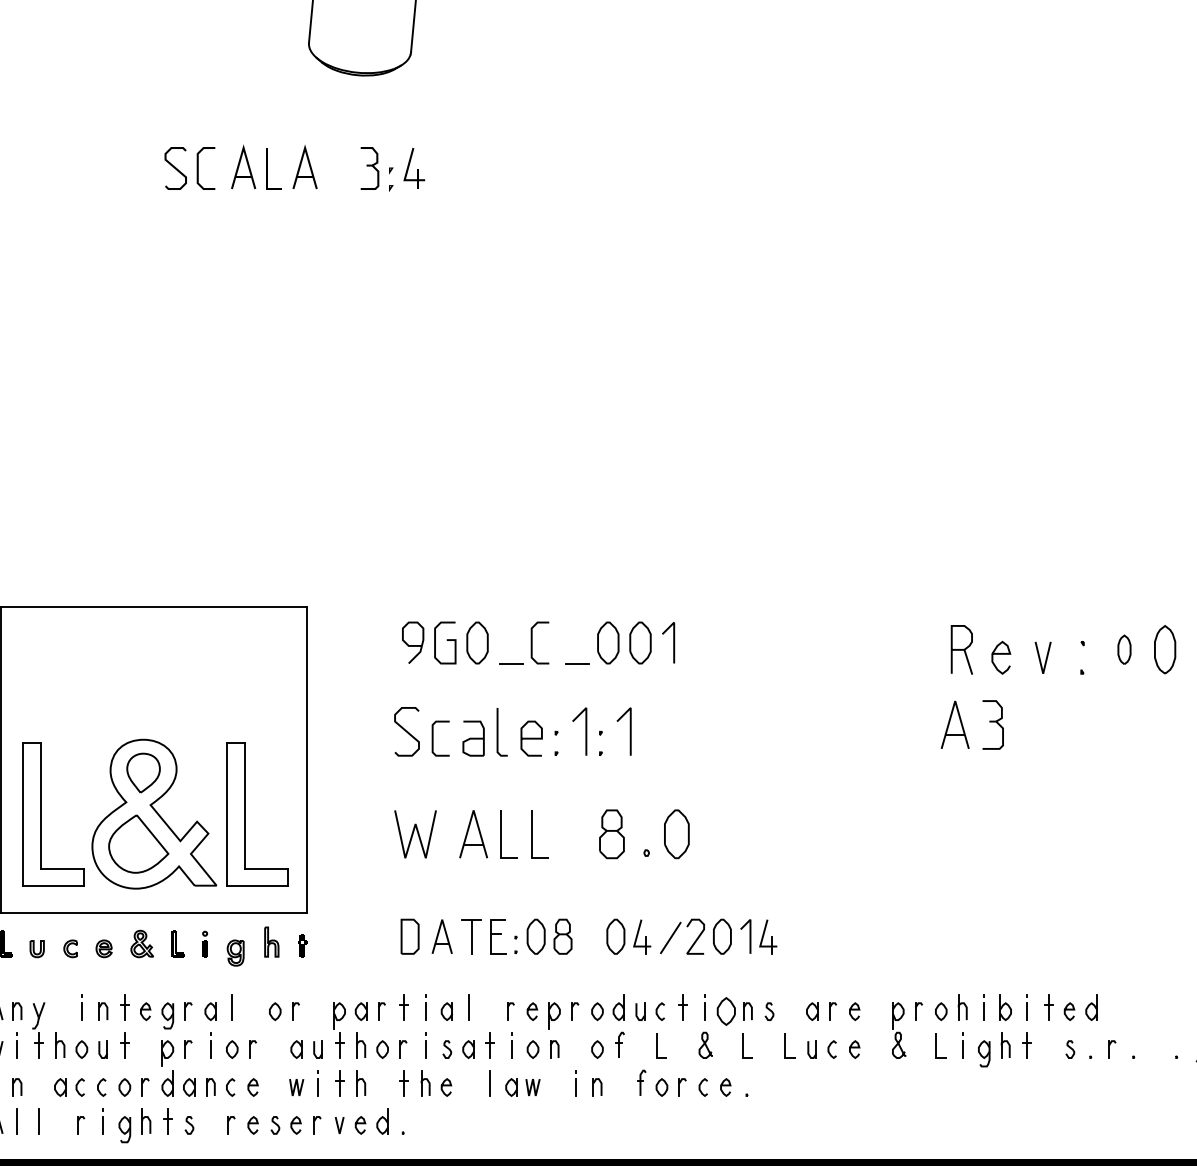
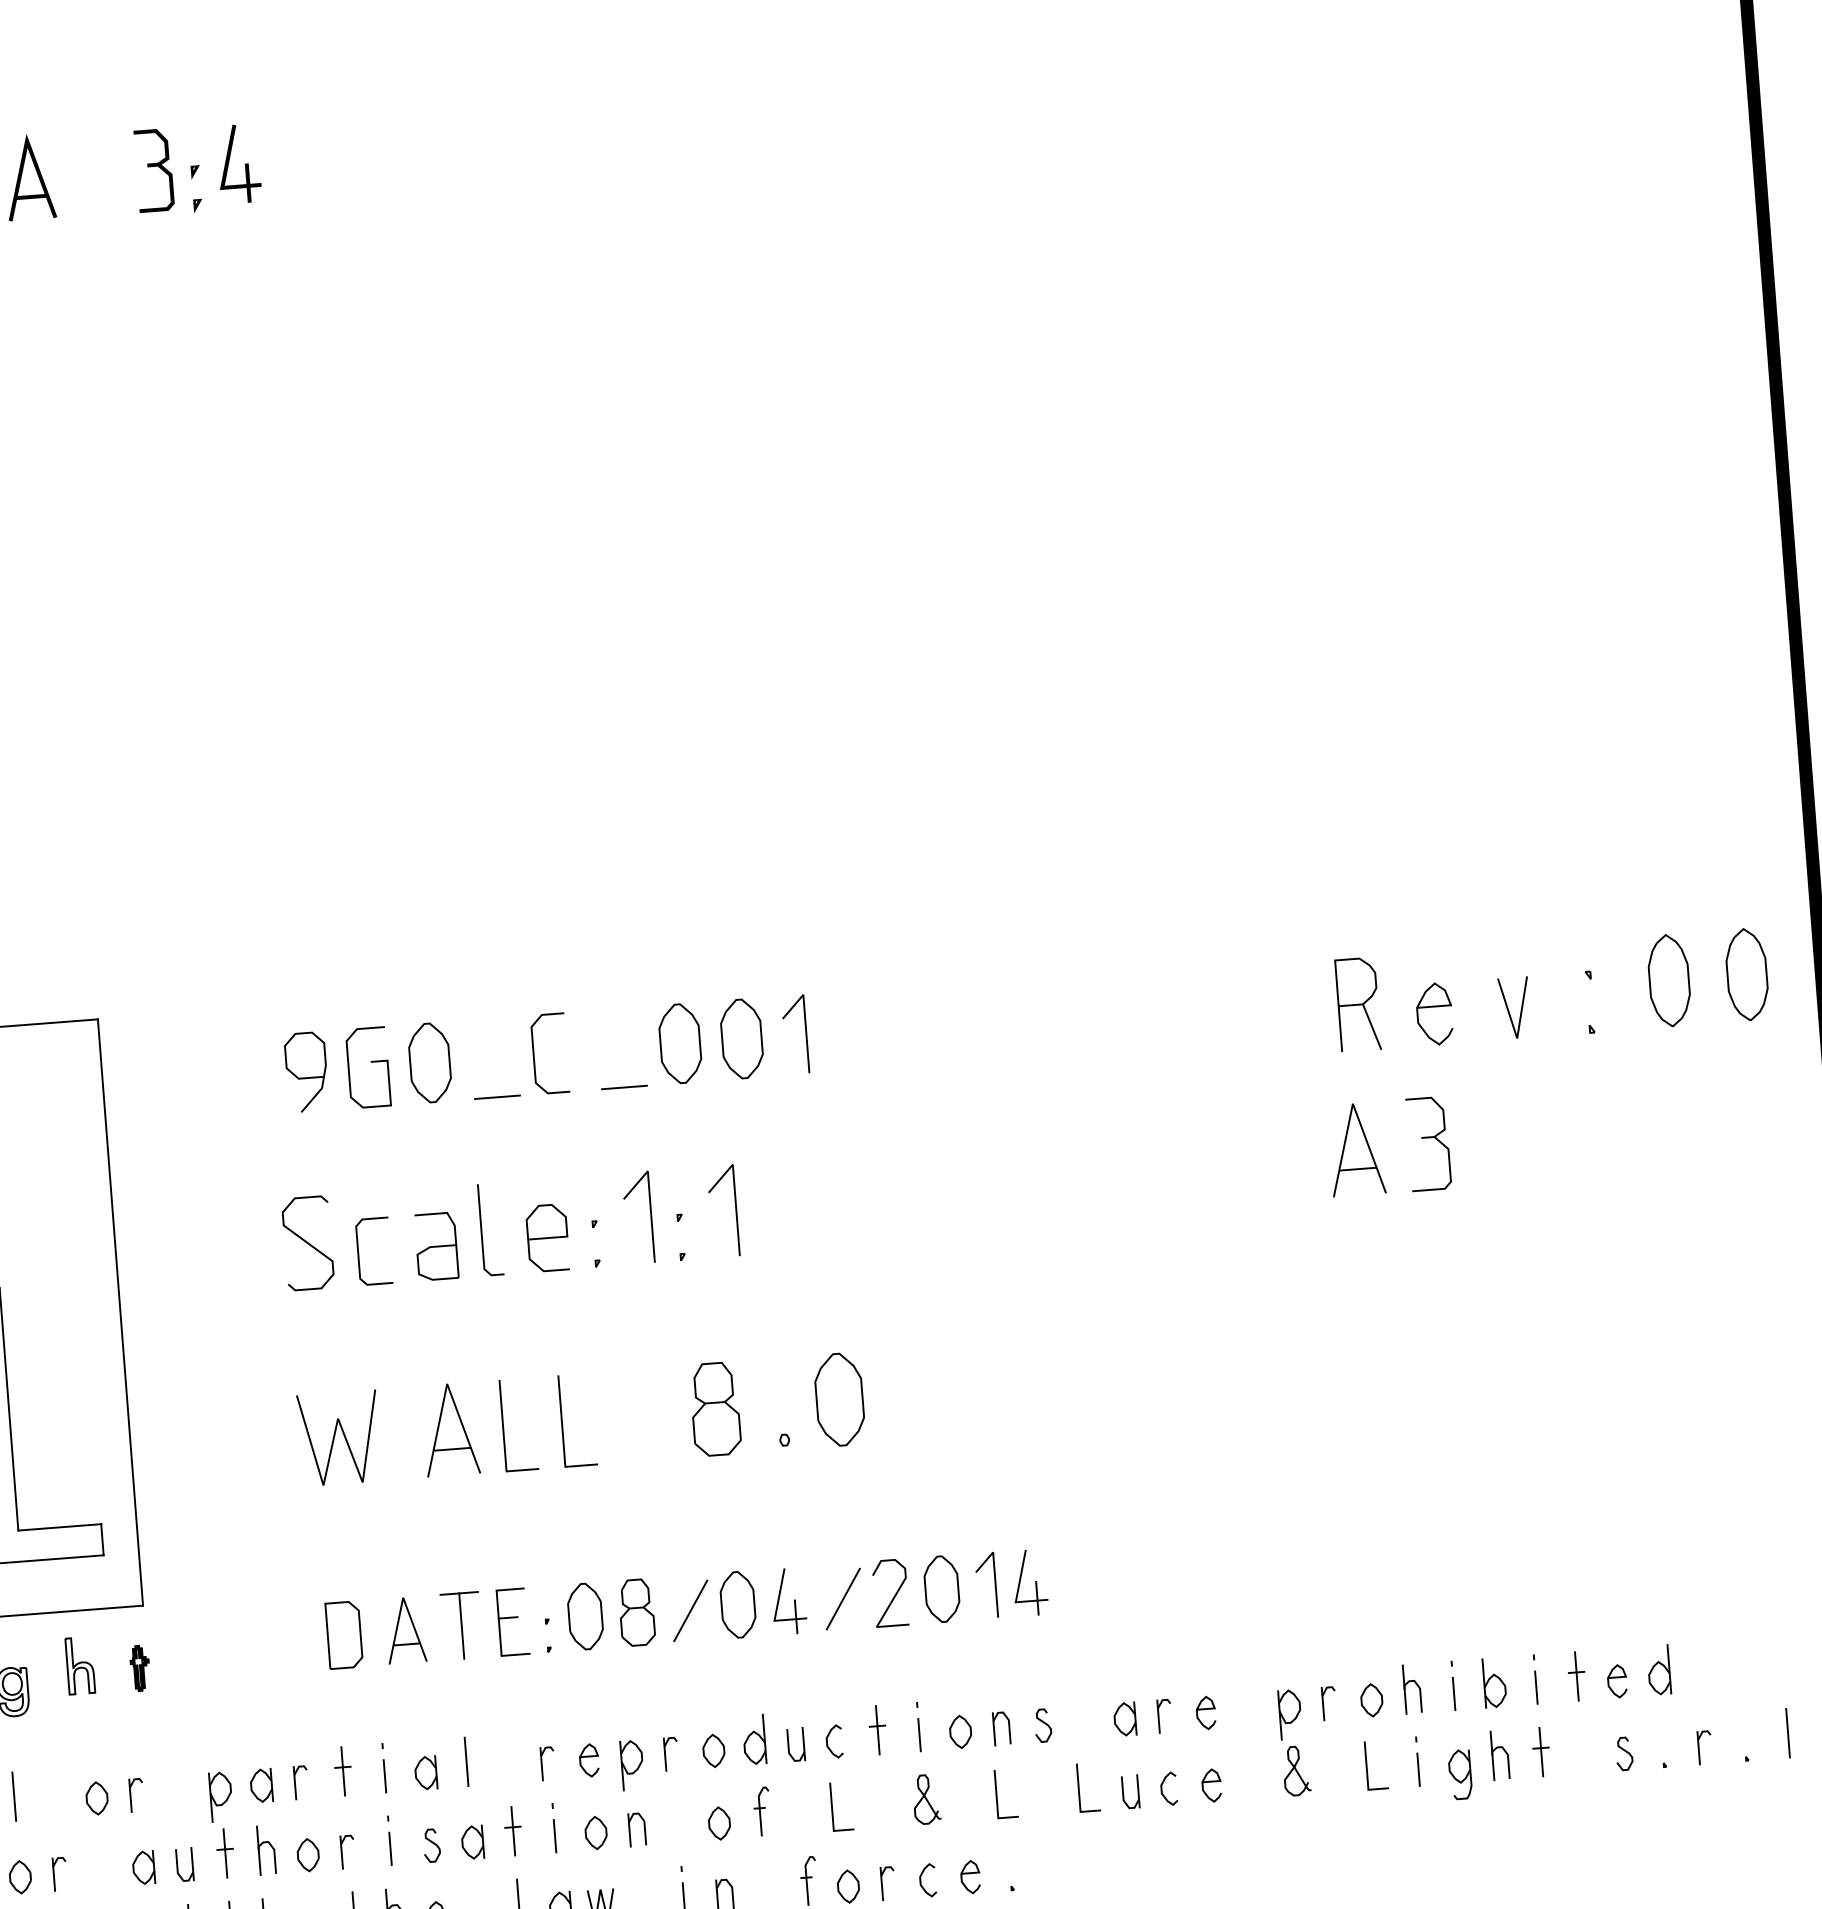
part: (1124, 649) -> (1669, 980), size x1.67
line: (590, 937) -> (689, 1609), added
part: (726, 1011) -> (960, 1731), size x0.62
line: (1156, 1045) -> (1788, 1733), added

